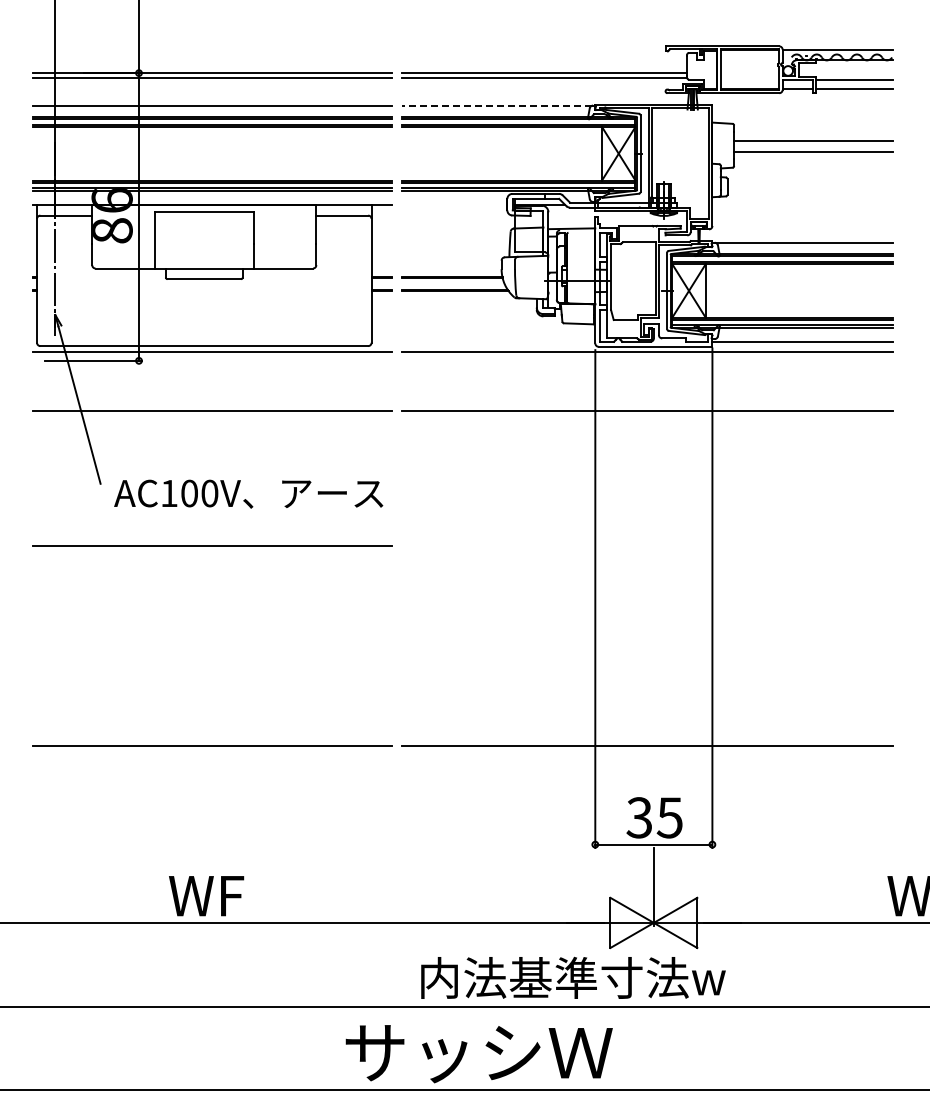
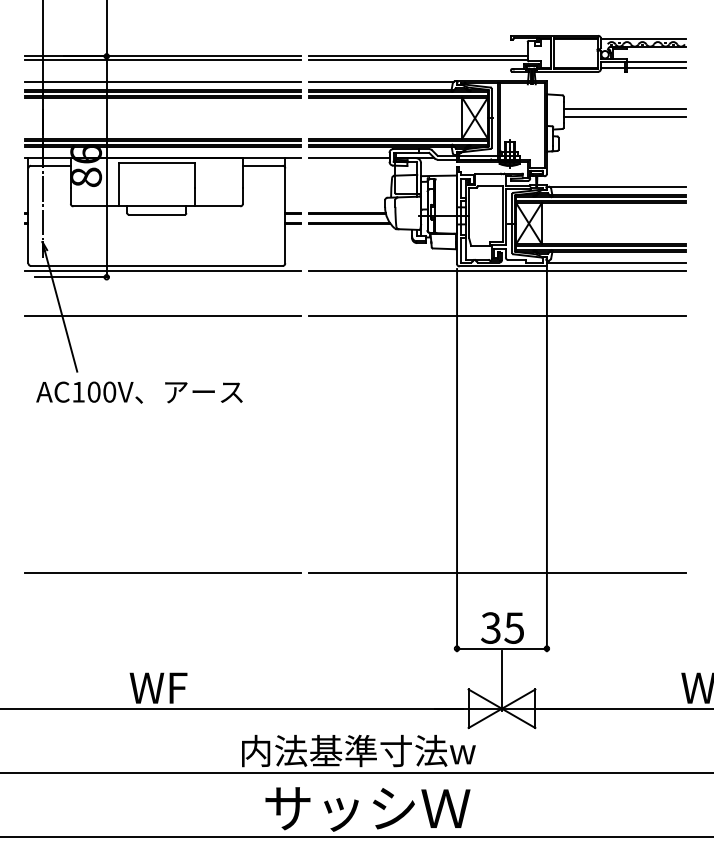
line: (496, 105) -> (381, 81), dashed -> solid
line: (454, 204) -> (348, 157), added
text: (248, 493) -> (139, 392), moved
line: (212, 545) -> (163, 419), removed
text: (573, 977) -> (358, 750), moved

